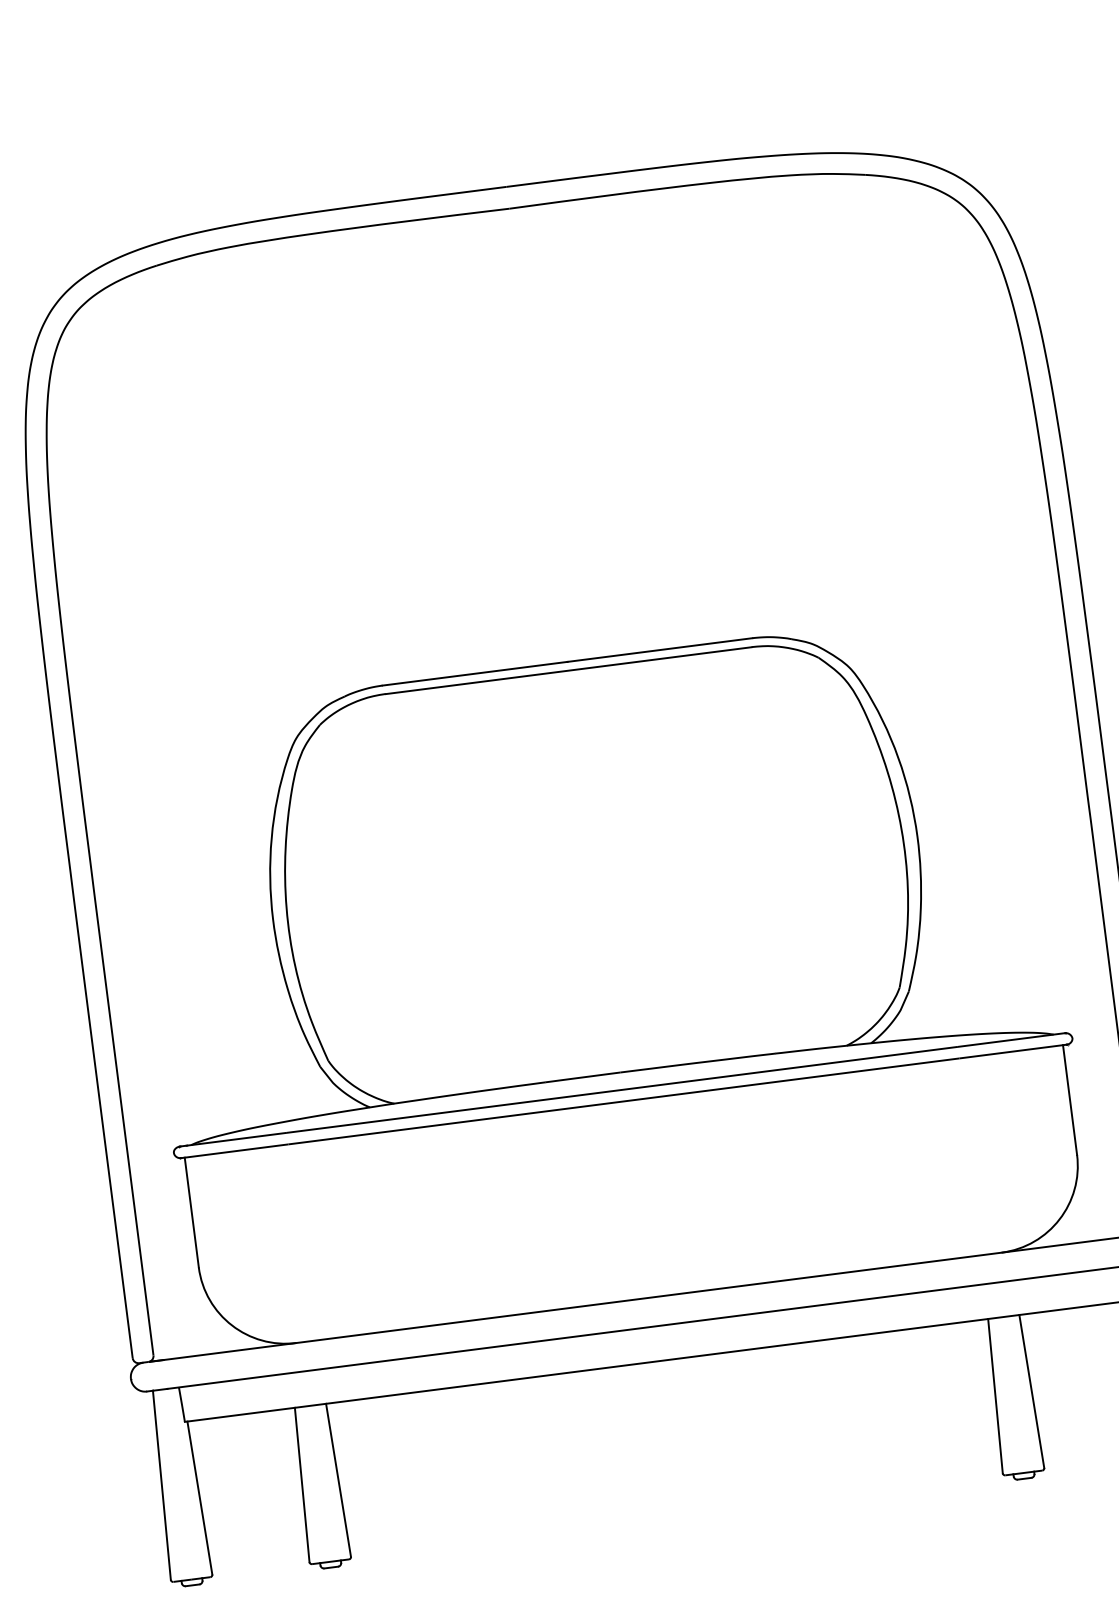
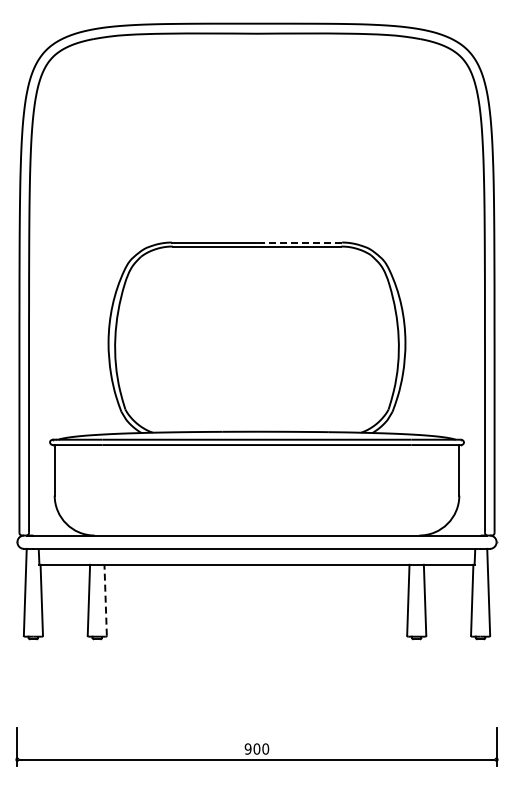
line: (659, 649) -> (299, 242), solid -> dashed
line: (337, 1478) -> (105, 599), solid -> dashed

